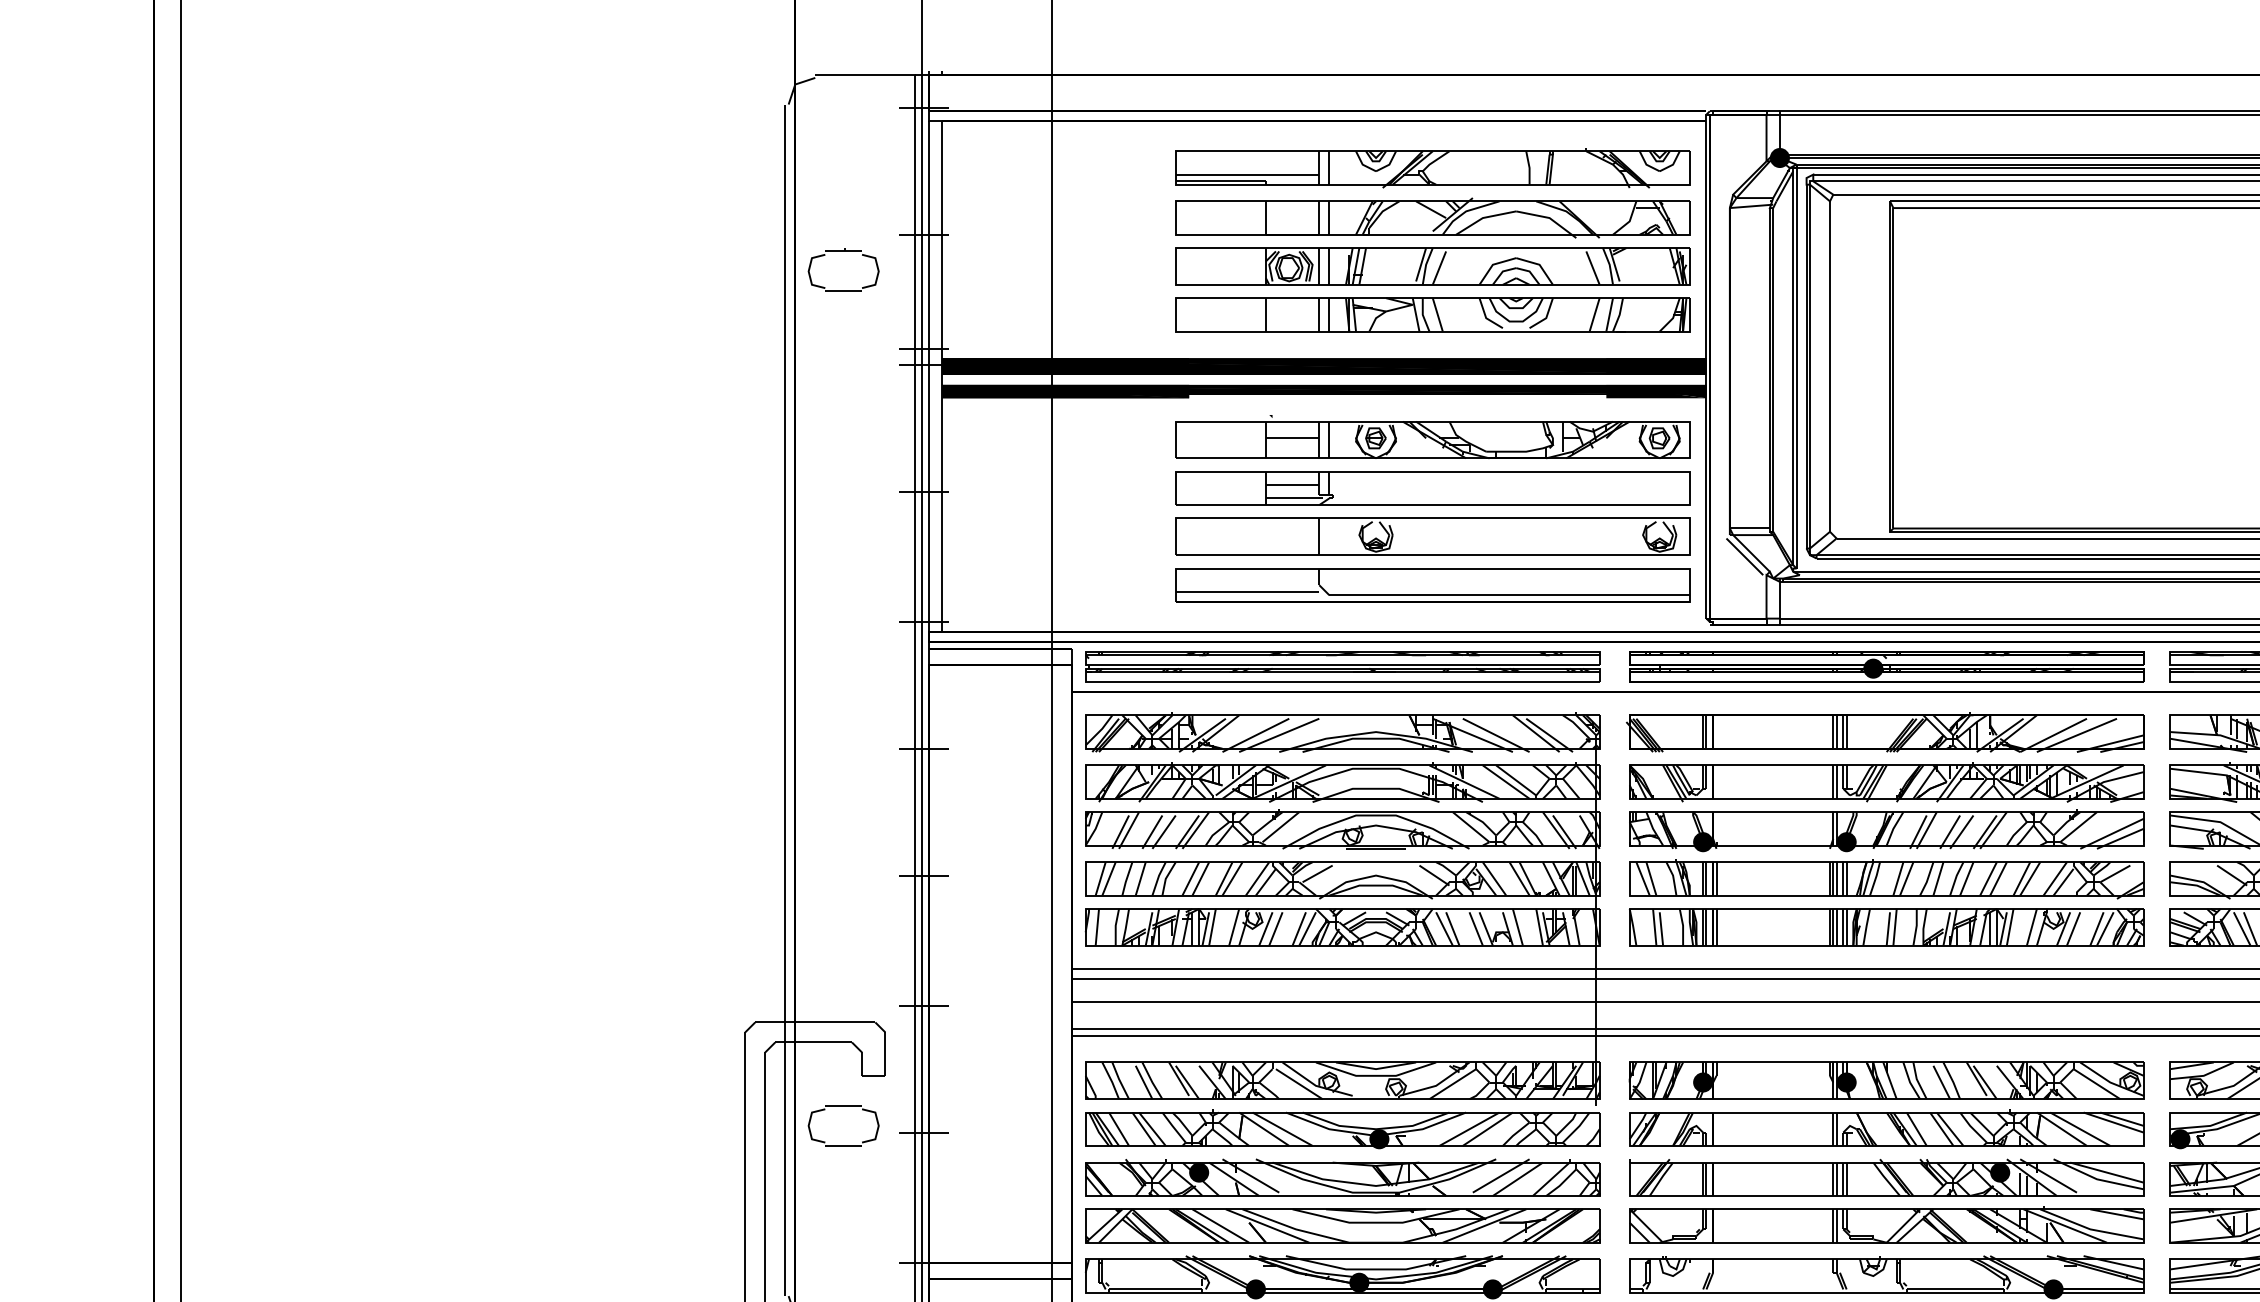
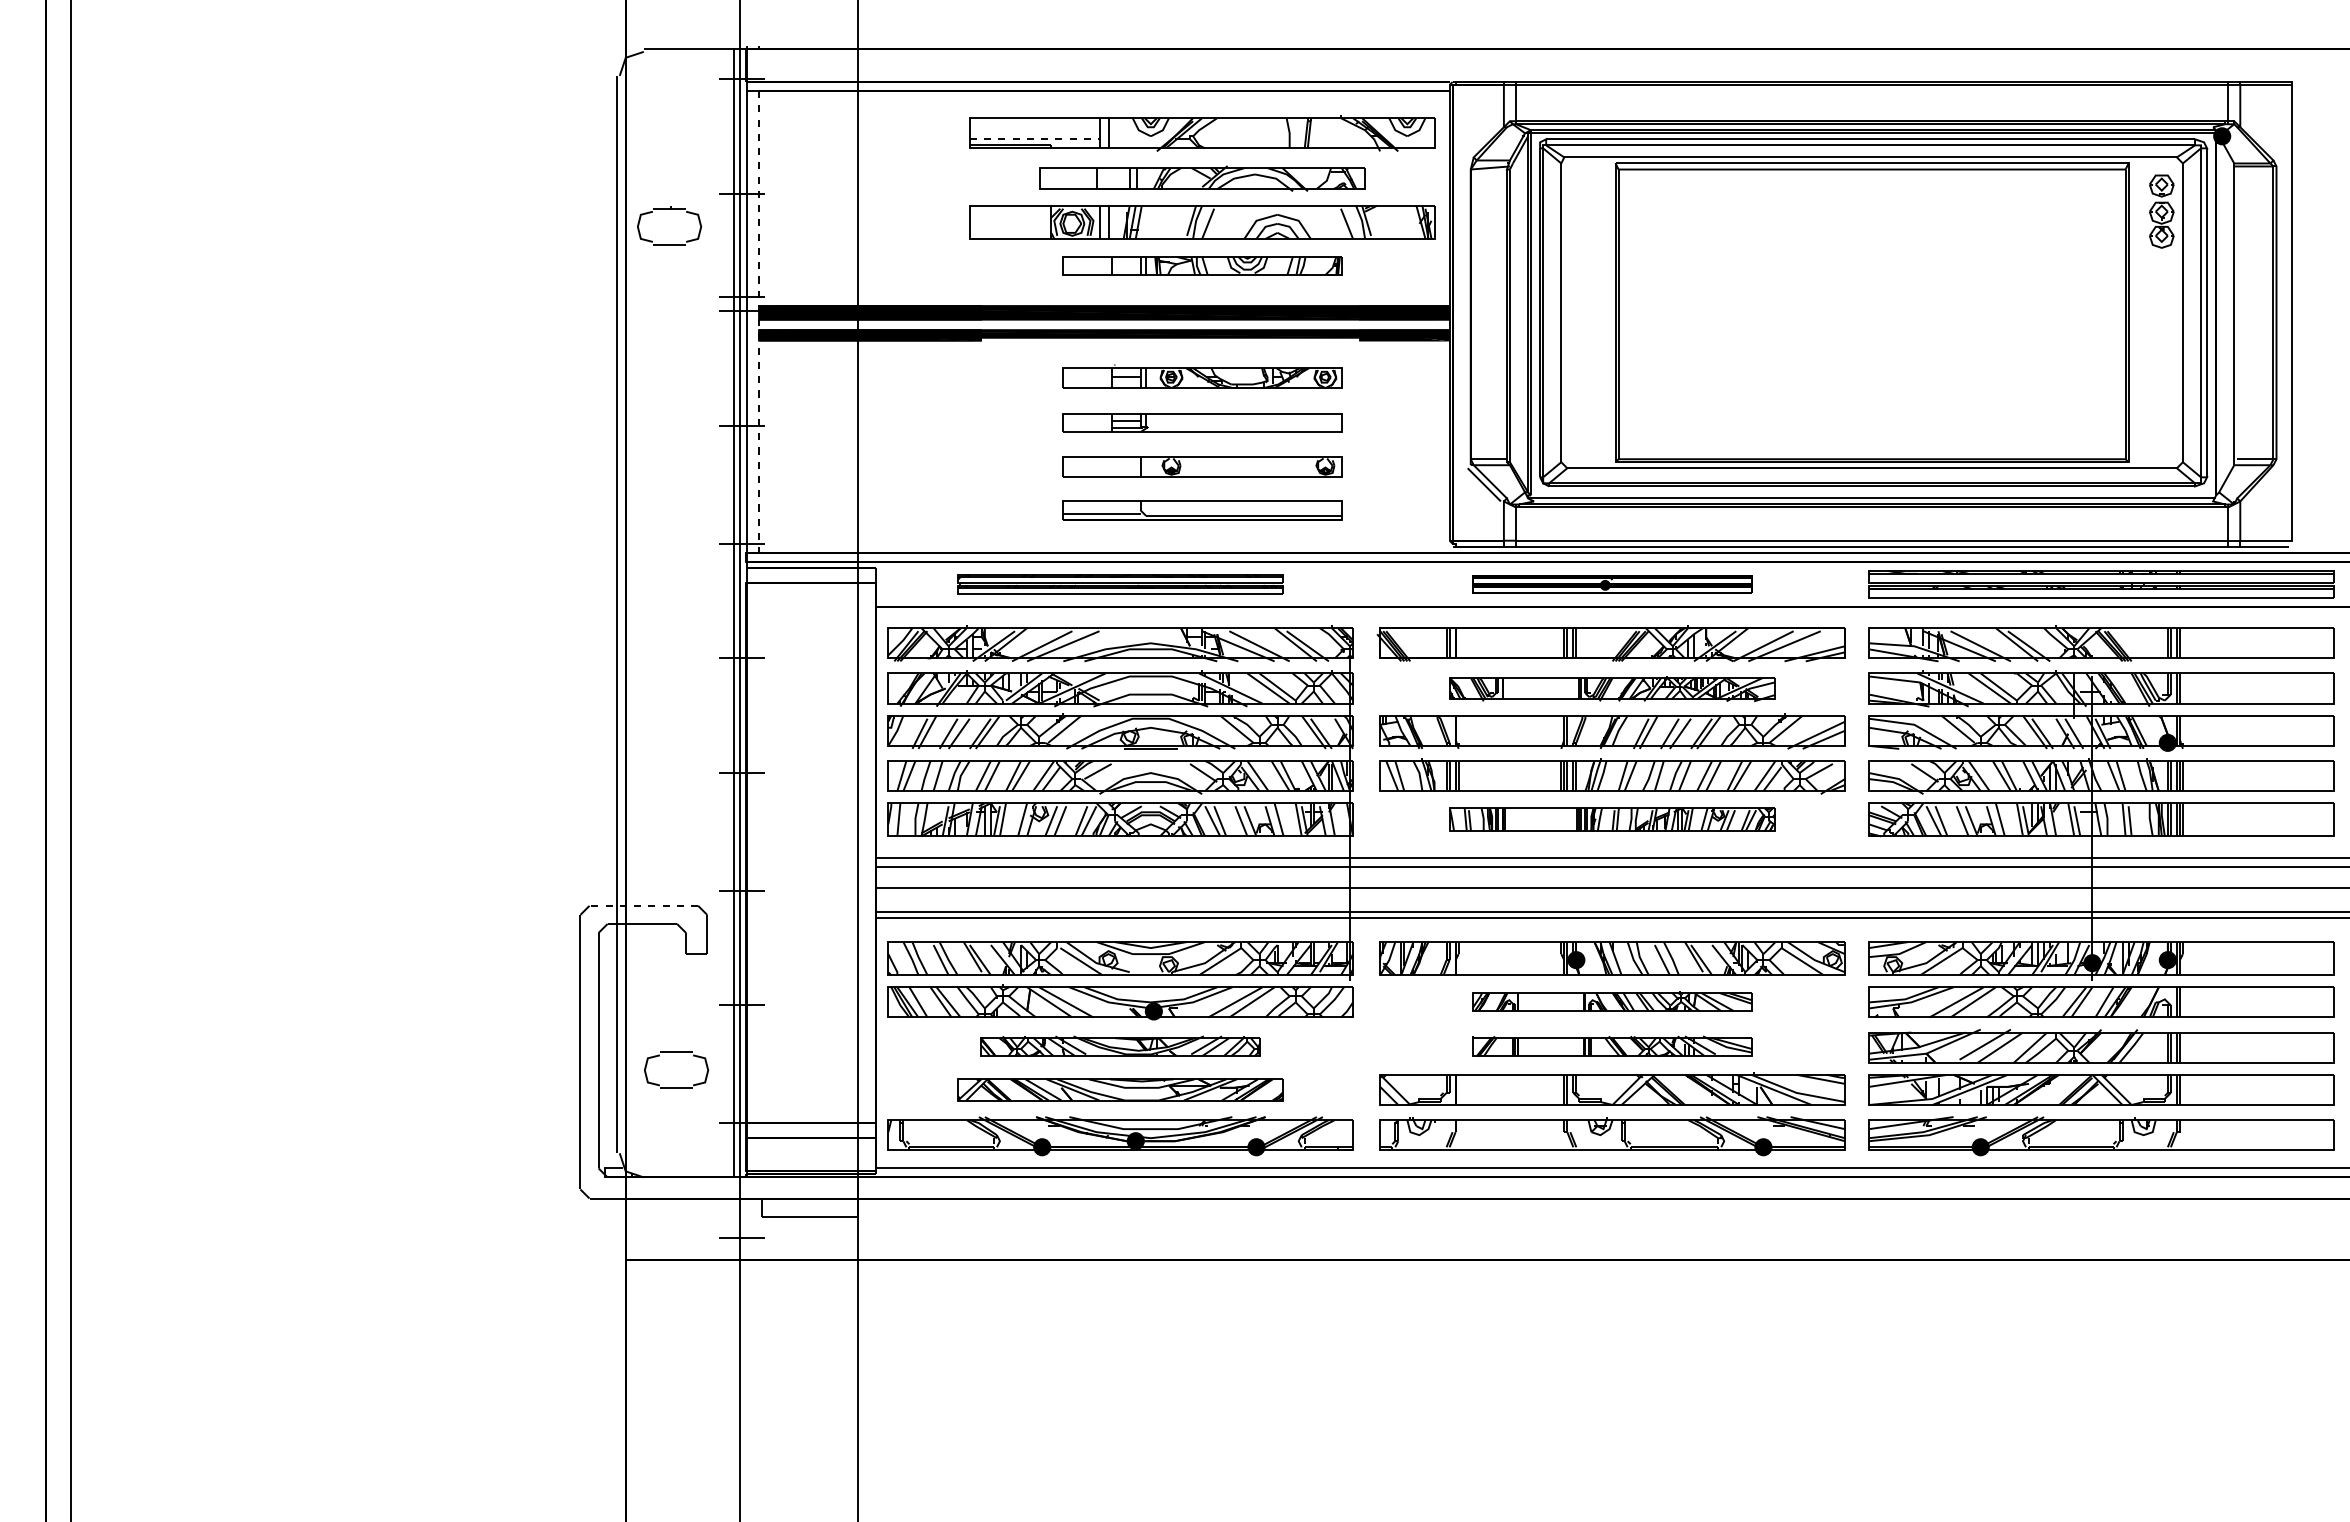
fill: (1779, 158) -> (1515, 124), removed
line: (1247, 174) -> (1034, 139), solid -> dashed
part: (1433, 218) -> (1202, 178), size x0.7
part: (1433, 314) -> (1202, 265), size x0.6
line: (942, 376) -> (758, 321), solid -> dashed
part: (1433, 436) -> (1202, 376), size x0.6
part: (1433, 487) -> (1202, 422), size x0.6
part: (1433, 536) -> (1202, 466), size x0.6
part: (1433, 585) -> (1202, 510), size x0.6
part: (1342, 667) -> (1120, 584), size x0.7
part: (1886, 667) -> (1612, 584), size x0.6
part: (1886, 782) -> (1612, 688), size x0.7
fill: (1703, 841) -> (1446, 742), removed
fill: (1846, 841) -> (1576, 742), removed
part: (1886, 926) -> (1612, 819), size x0.7
line: (814, 1022) -> (643, 905), solid -> dashed
fill: (1703, 1082) -> (1446, 960), removed
part: (843, 1106) -> (676, 1052), moved
part: (1886, 1128) -> (1612, 1001), size x0.6
fill: (2180, 1139) -> (1878, 1011), removed
part: (1342, 1178) -> (1120, 1046), size x0.6
part: (1886, 1178) -> (1612, 1046), size x0.6
part: (1342, 1225) -> (1120, 1089), size x0.7

